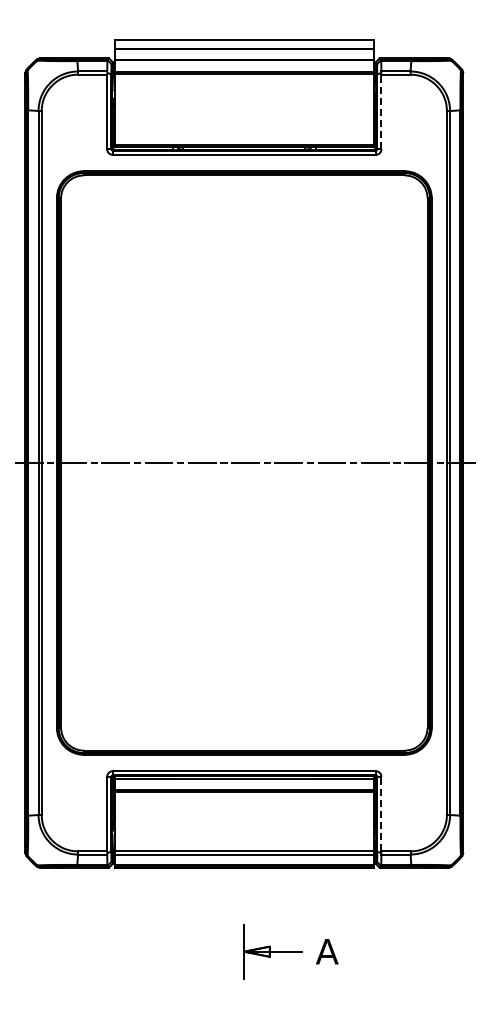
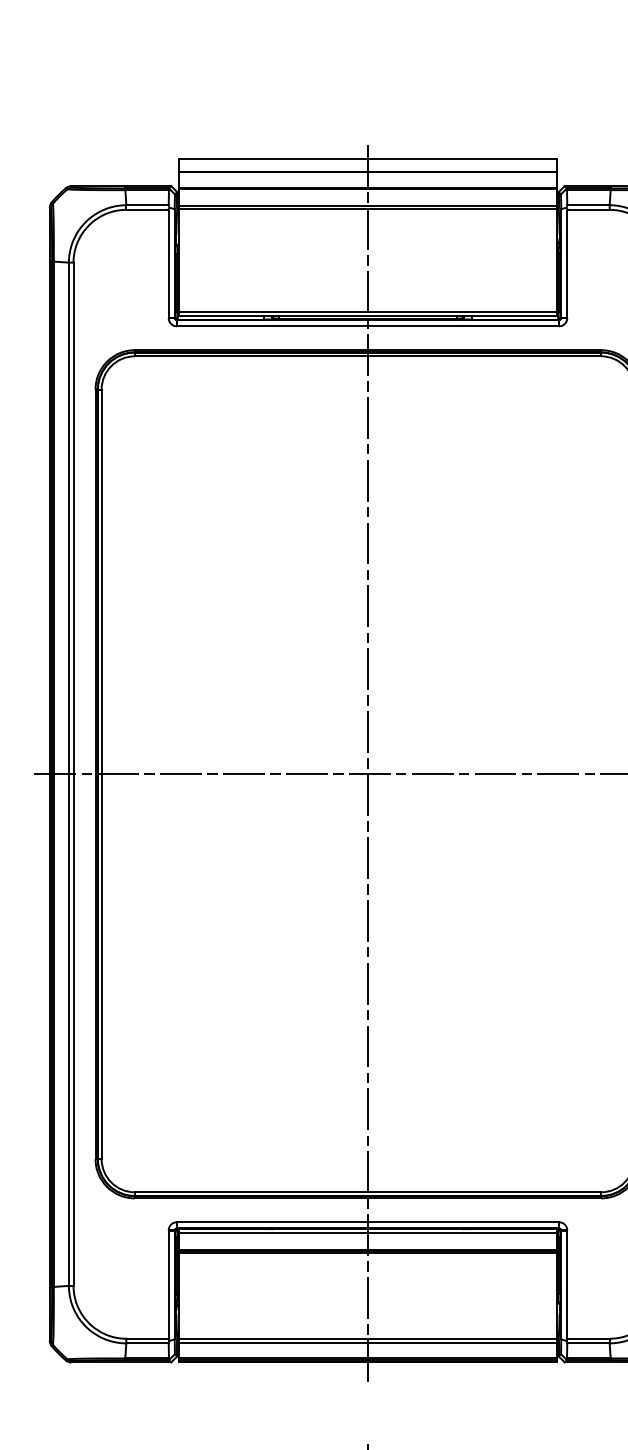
line: (381, 111) -> (567, 263), dashed -> solid
line: (244, 454) -> (368, 761), added
line: (381, 813) -> (567, 1283), dashed -> solid

